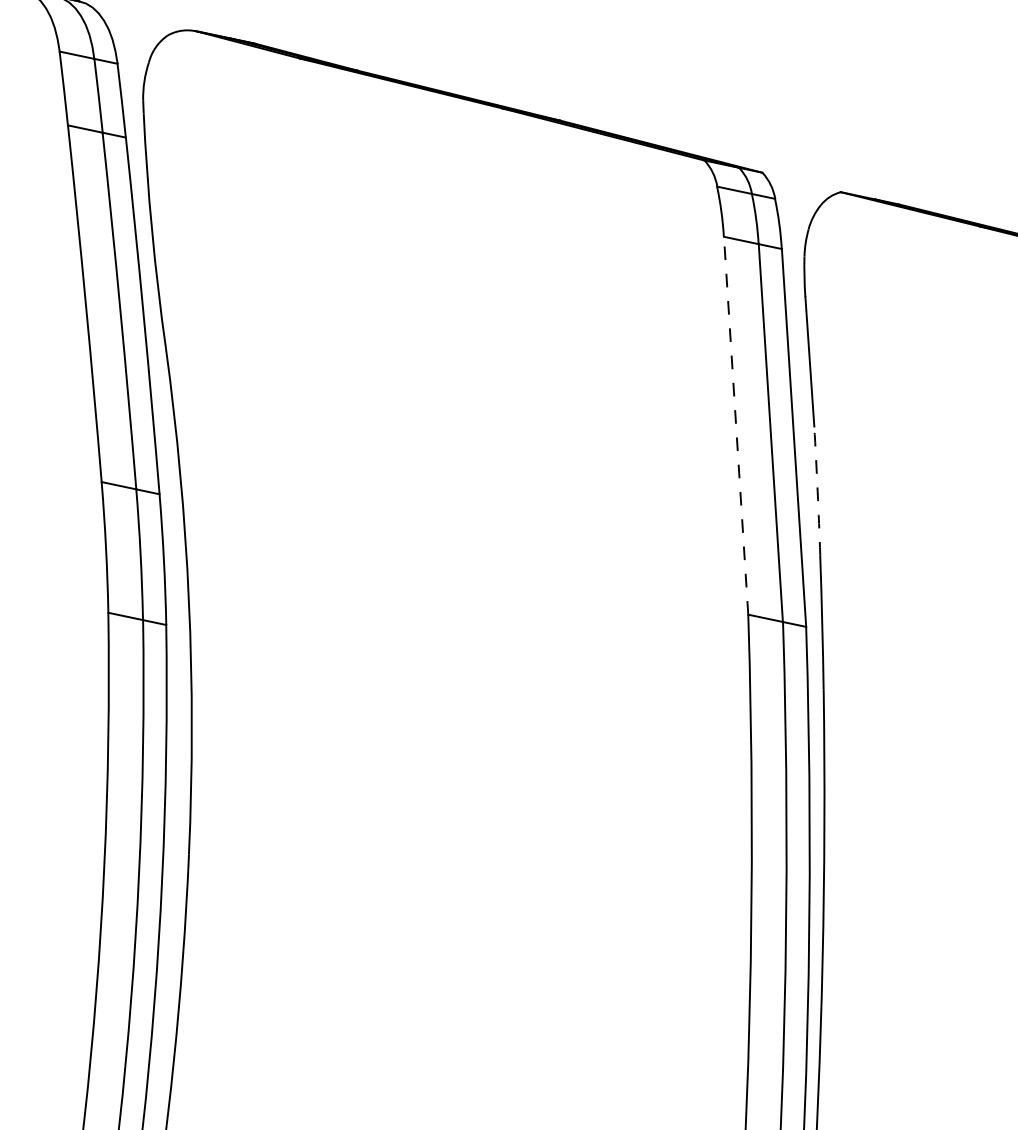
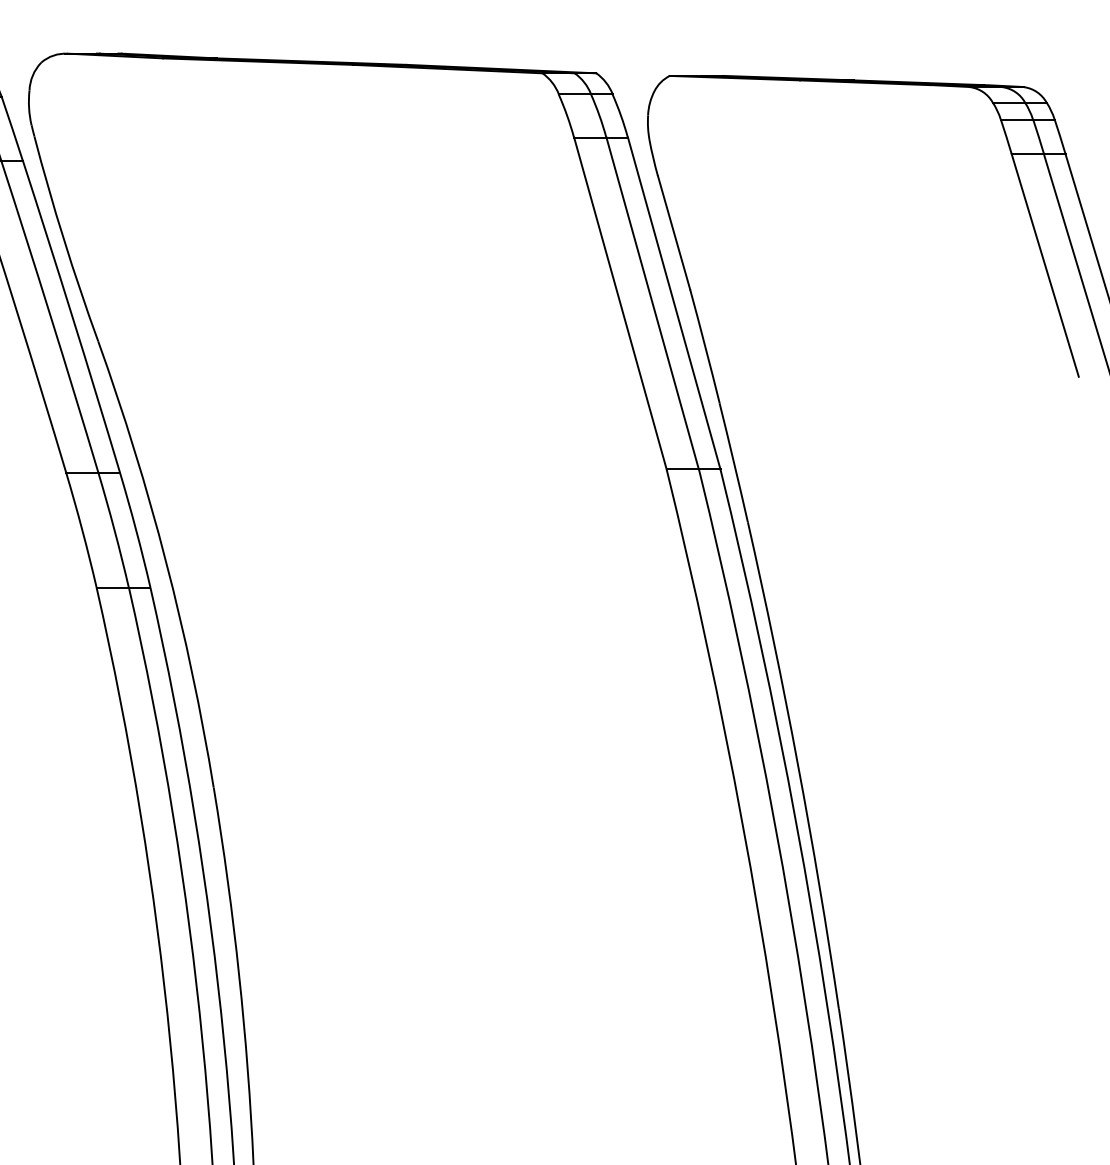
line: (736, 425) -> (620, 303), dashed -> solid
arc: (817, 491) -> (705, 346), dashed -> solid

